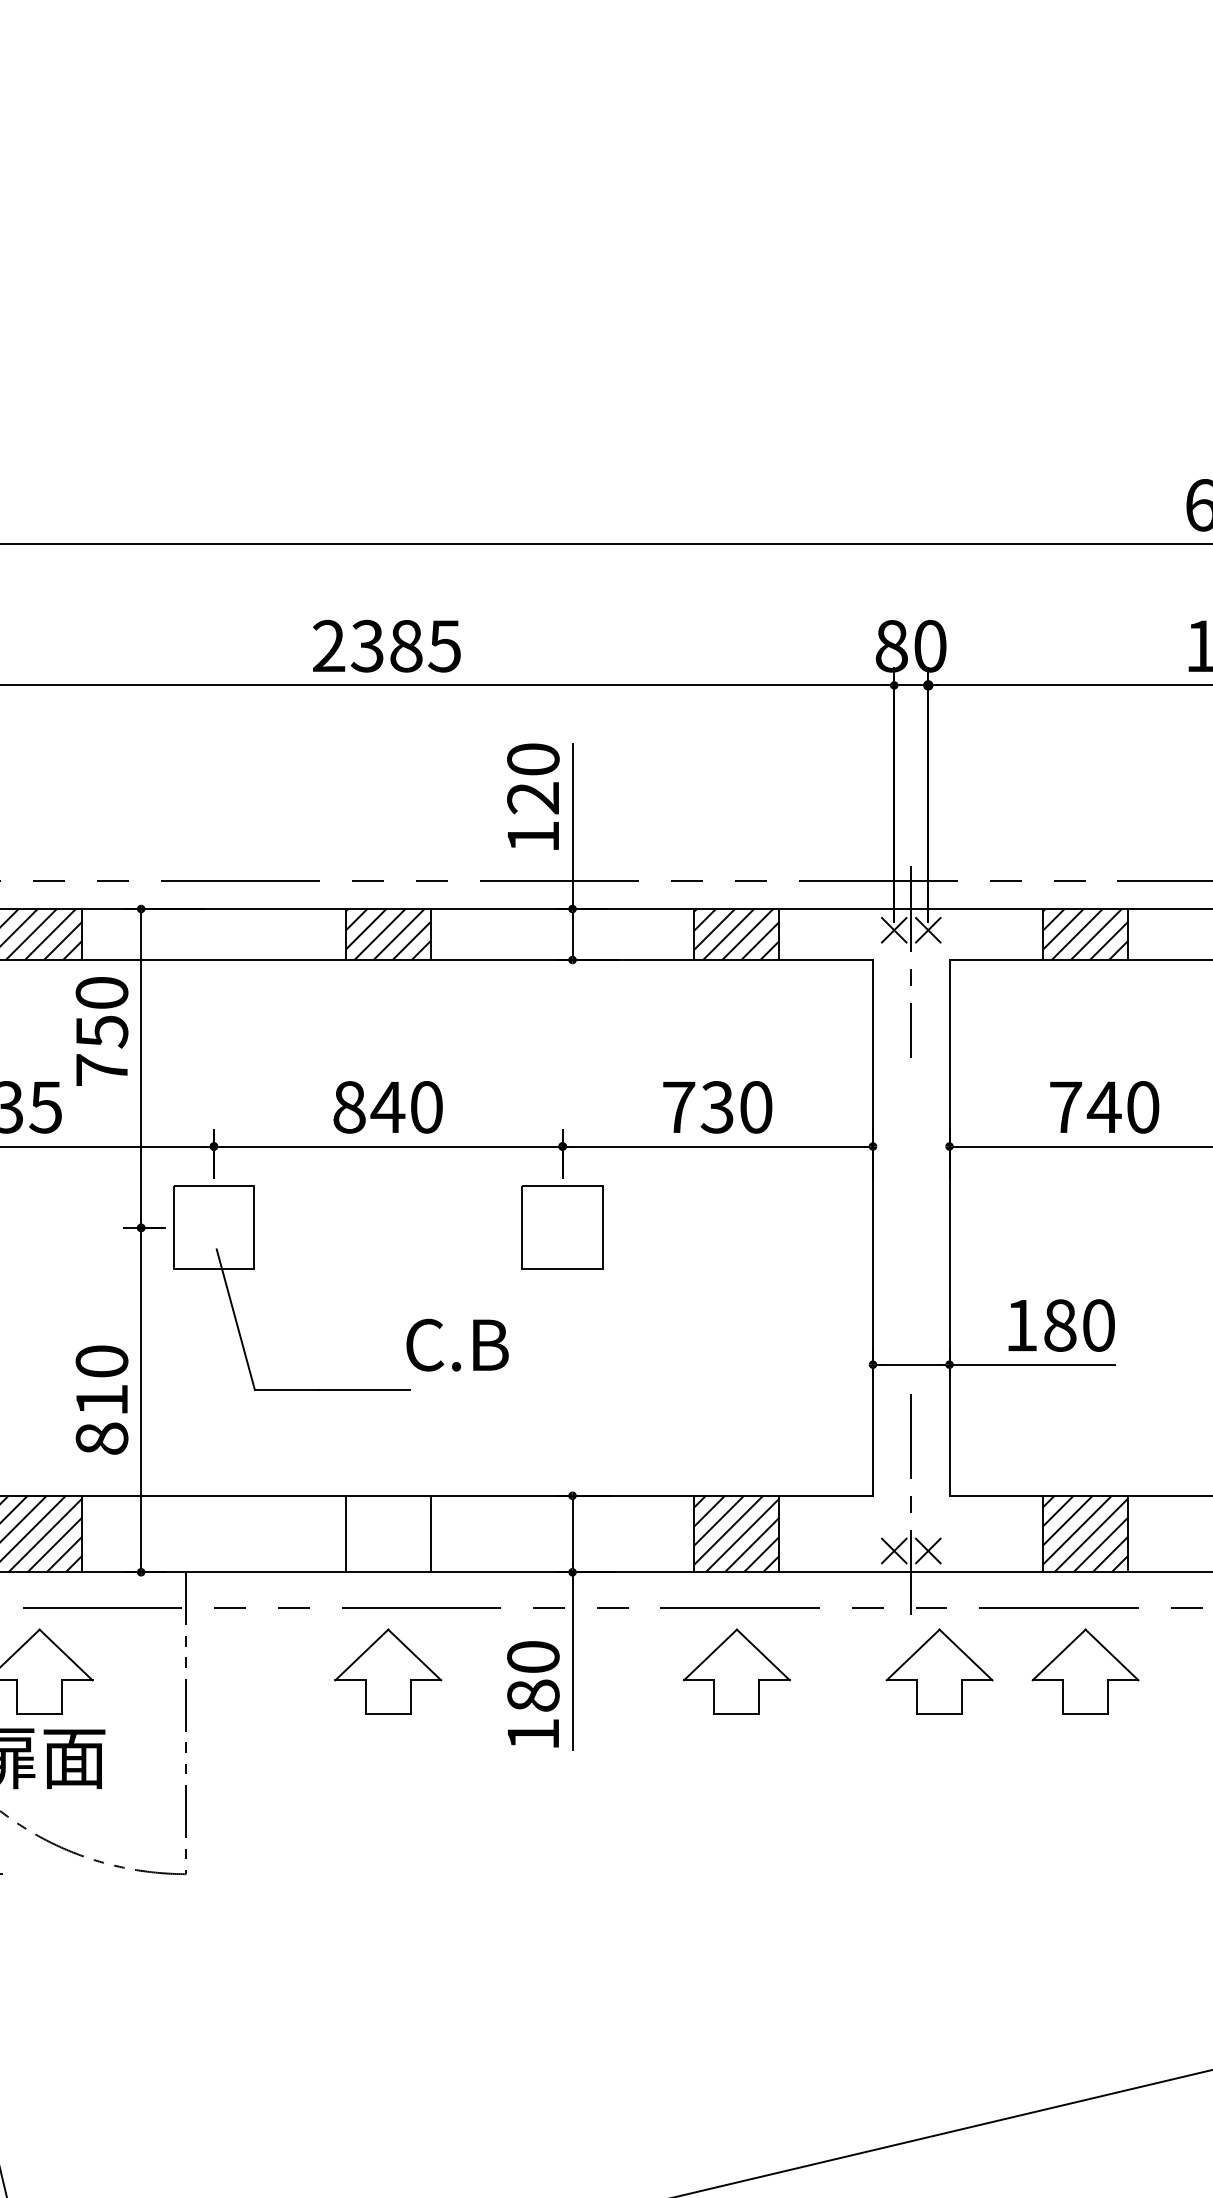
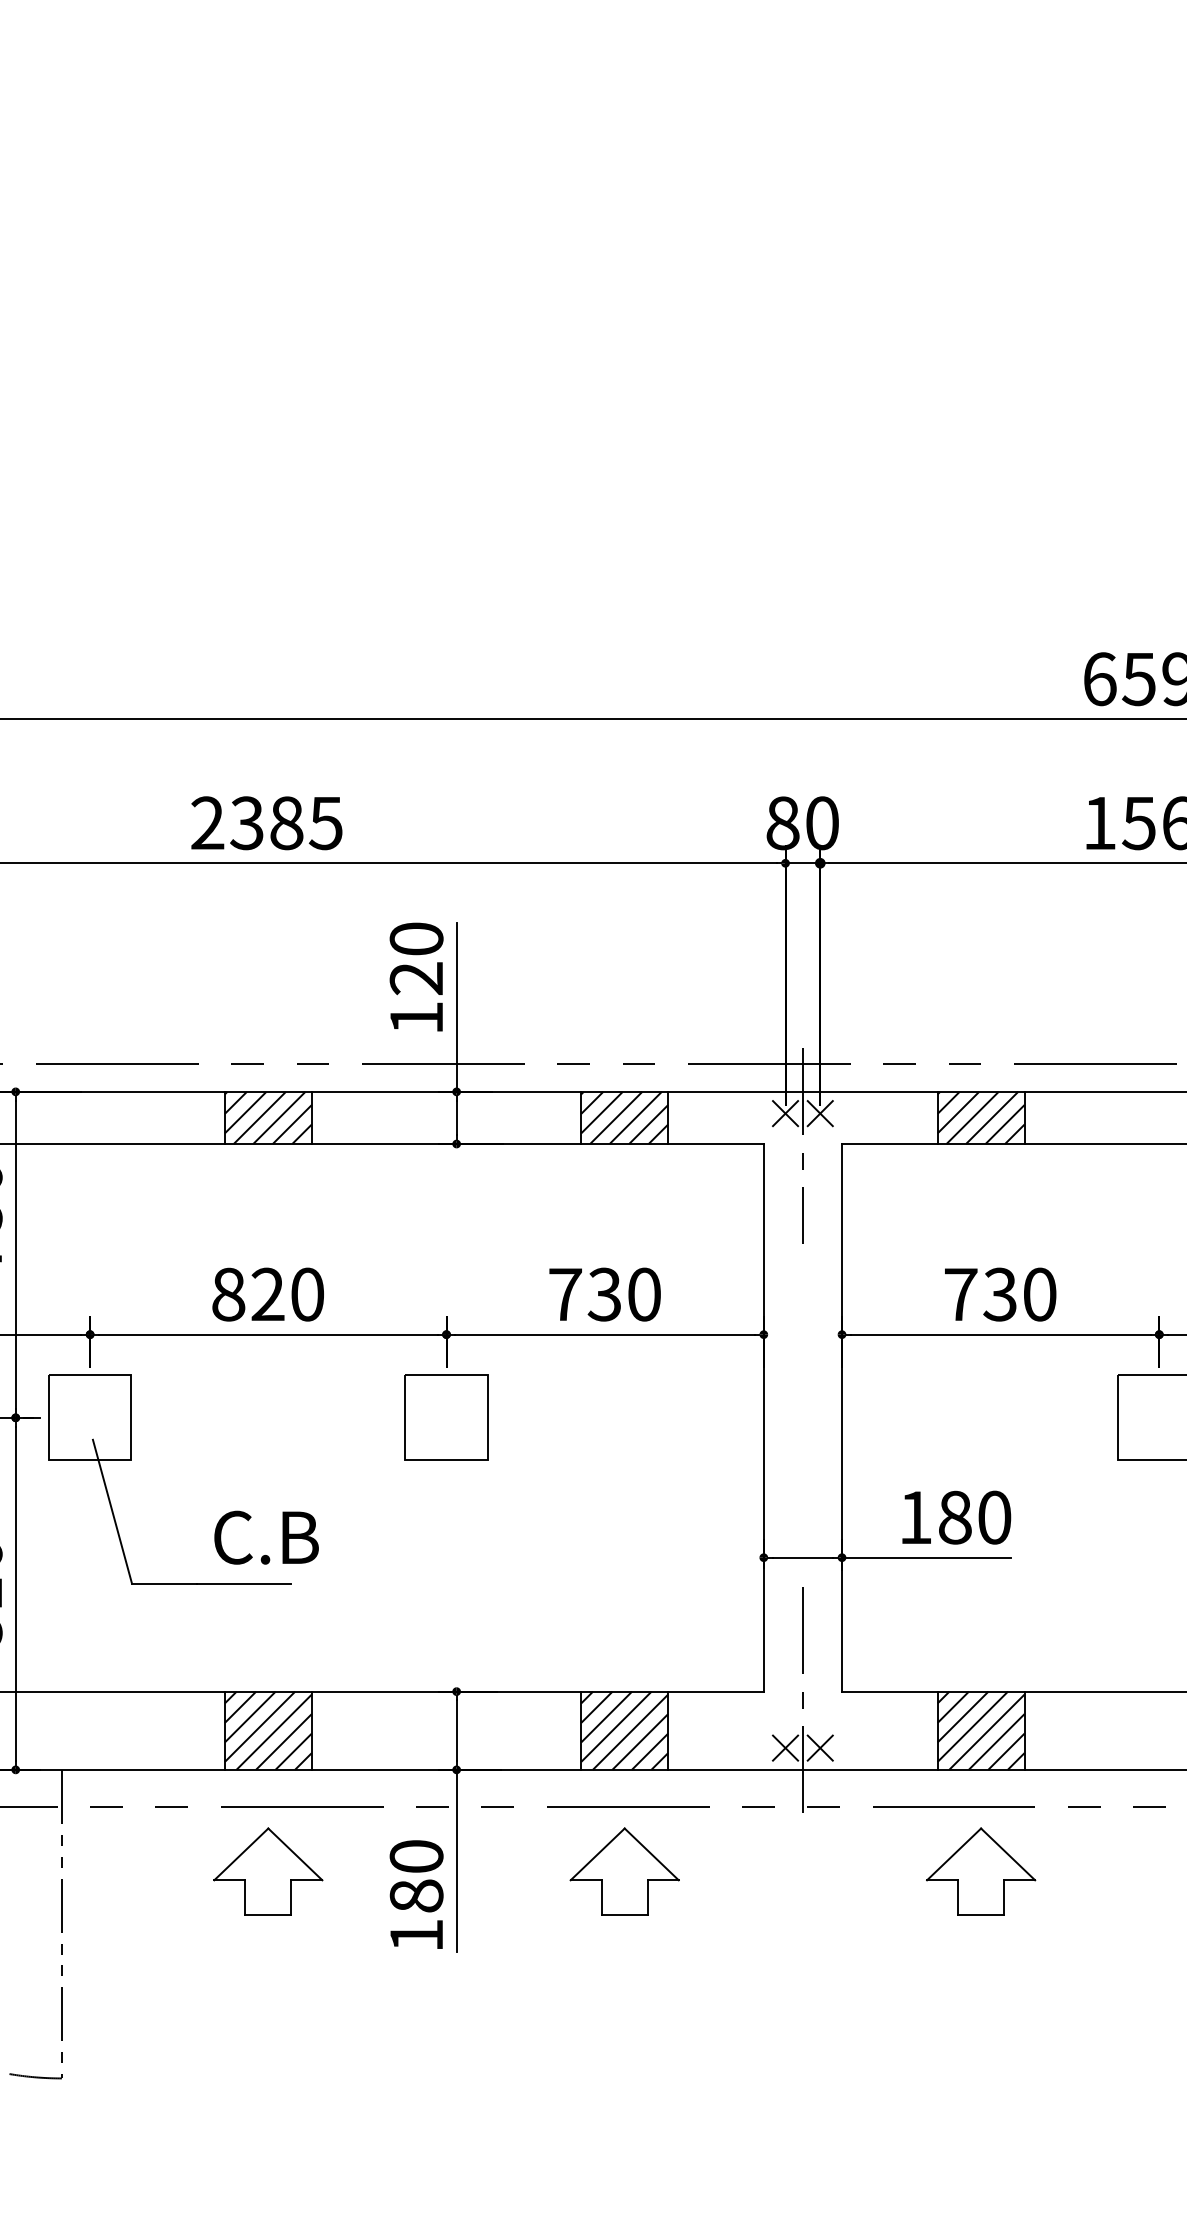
text: (387, 1106) -> (267, 1293), 840 -> 820
text: (1103, 1107) -> (999, 1294), 740 -> 730
text: (457, 1344) -> (266, 1537), moved
hatch: (387, 1533) -> (267, 1730), added
part: (939, 1671) -> (831, 1871), removed

